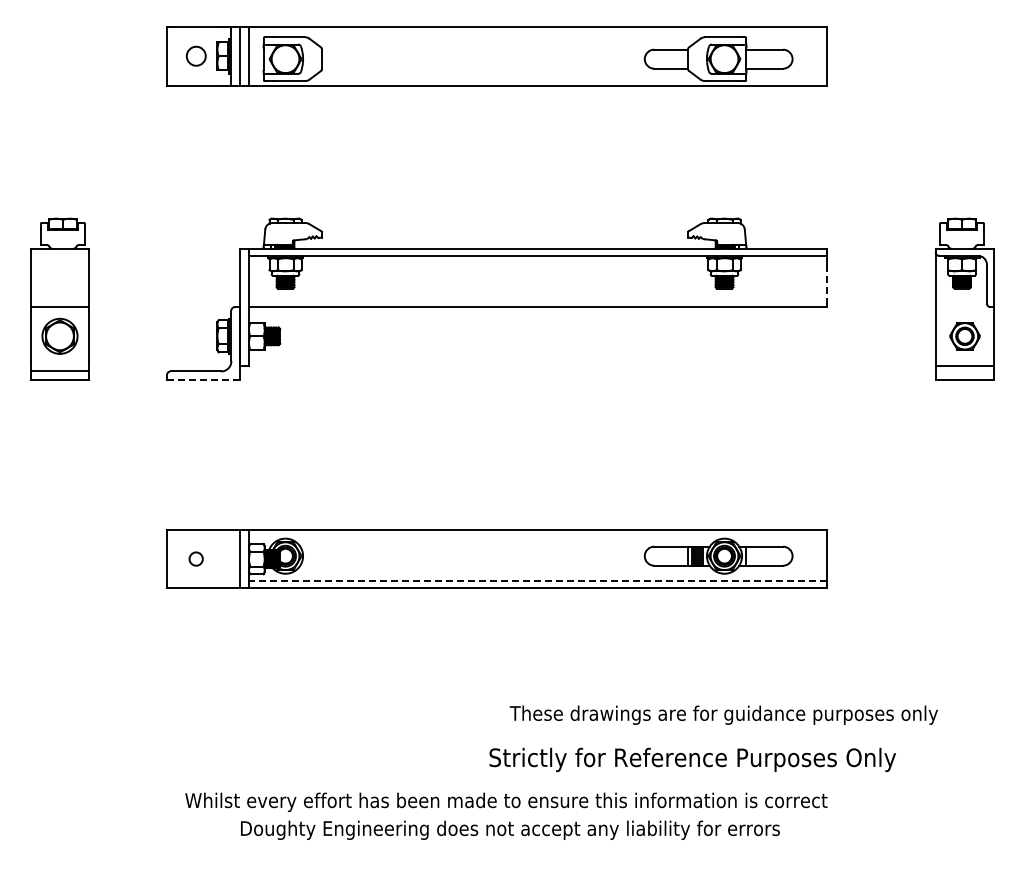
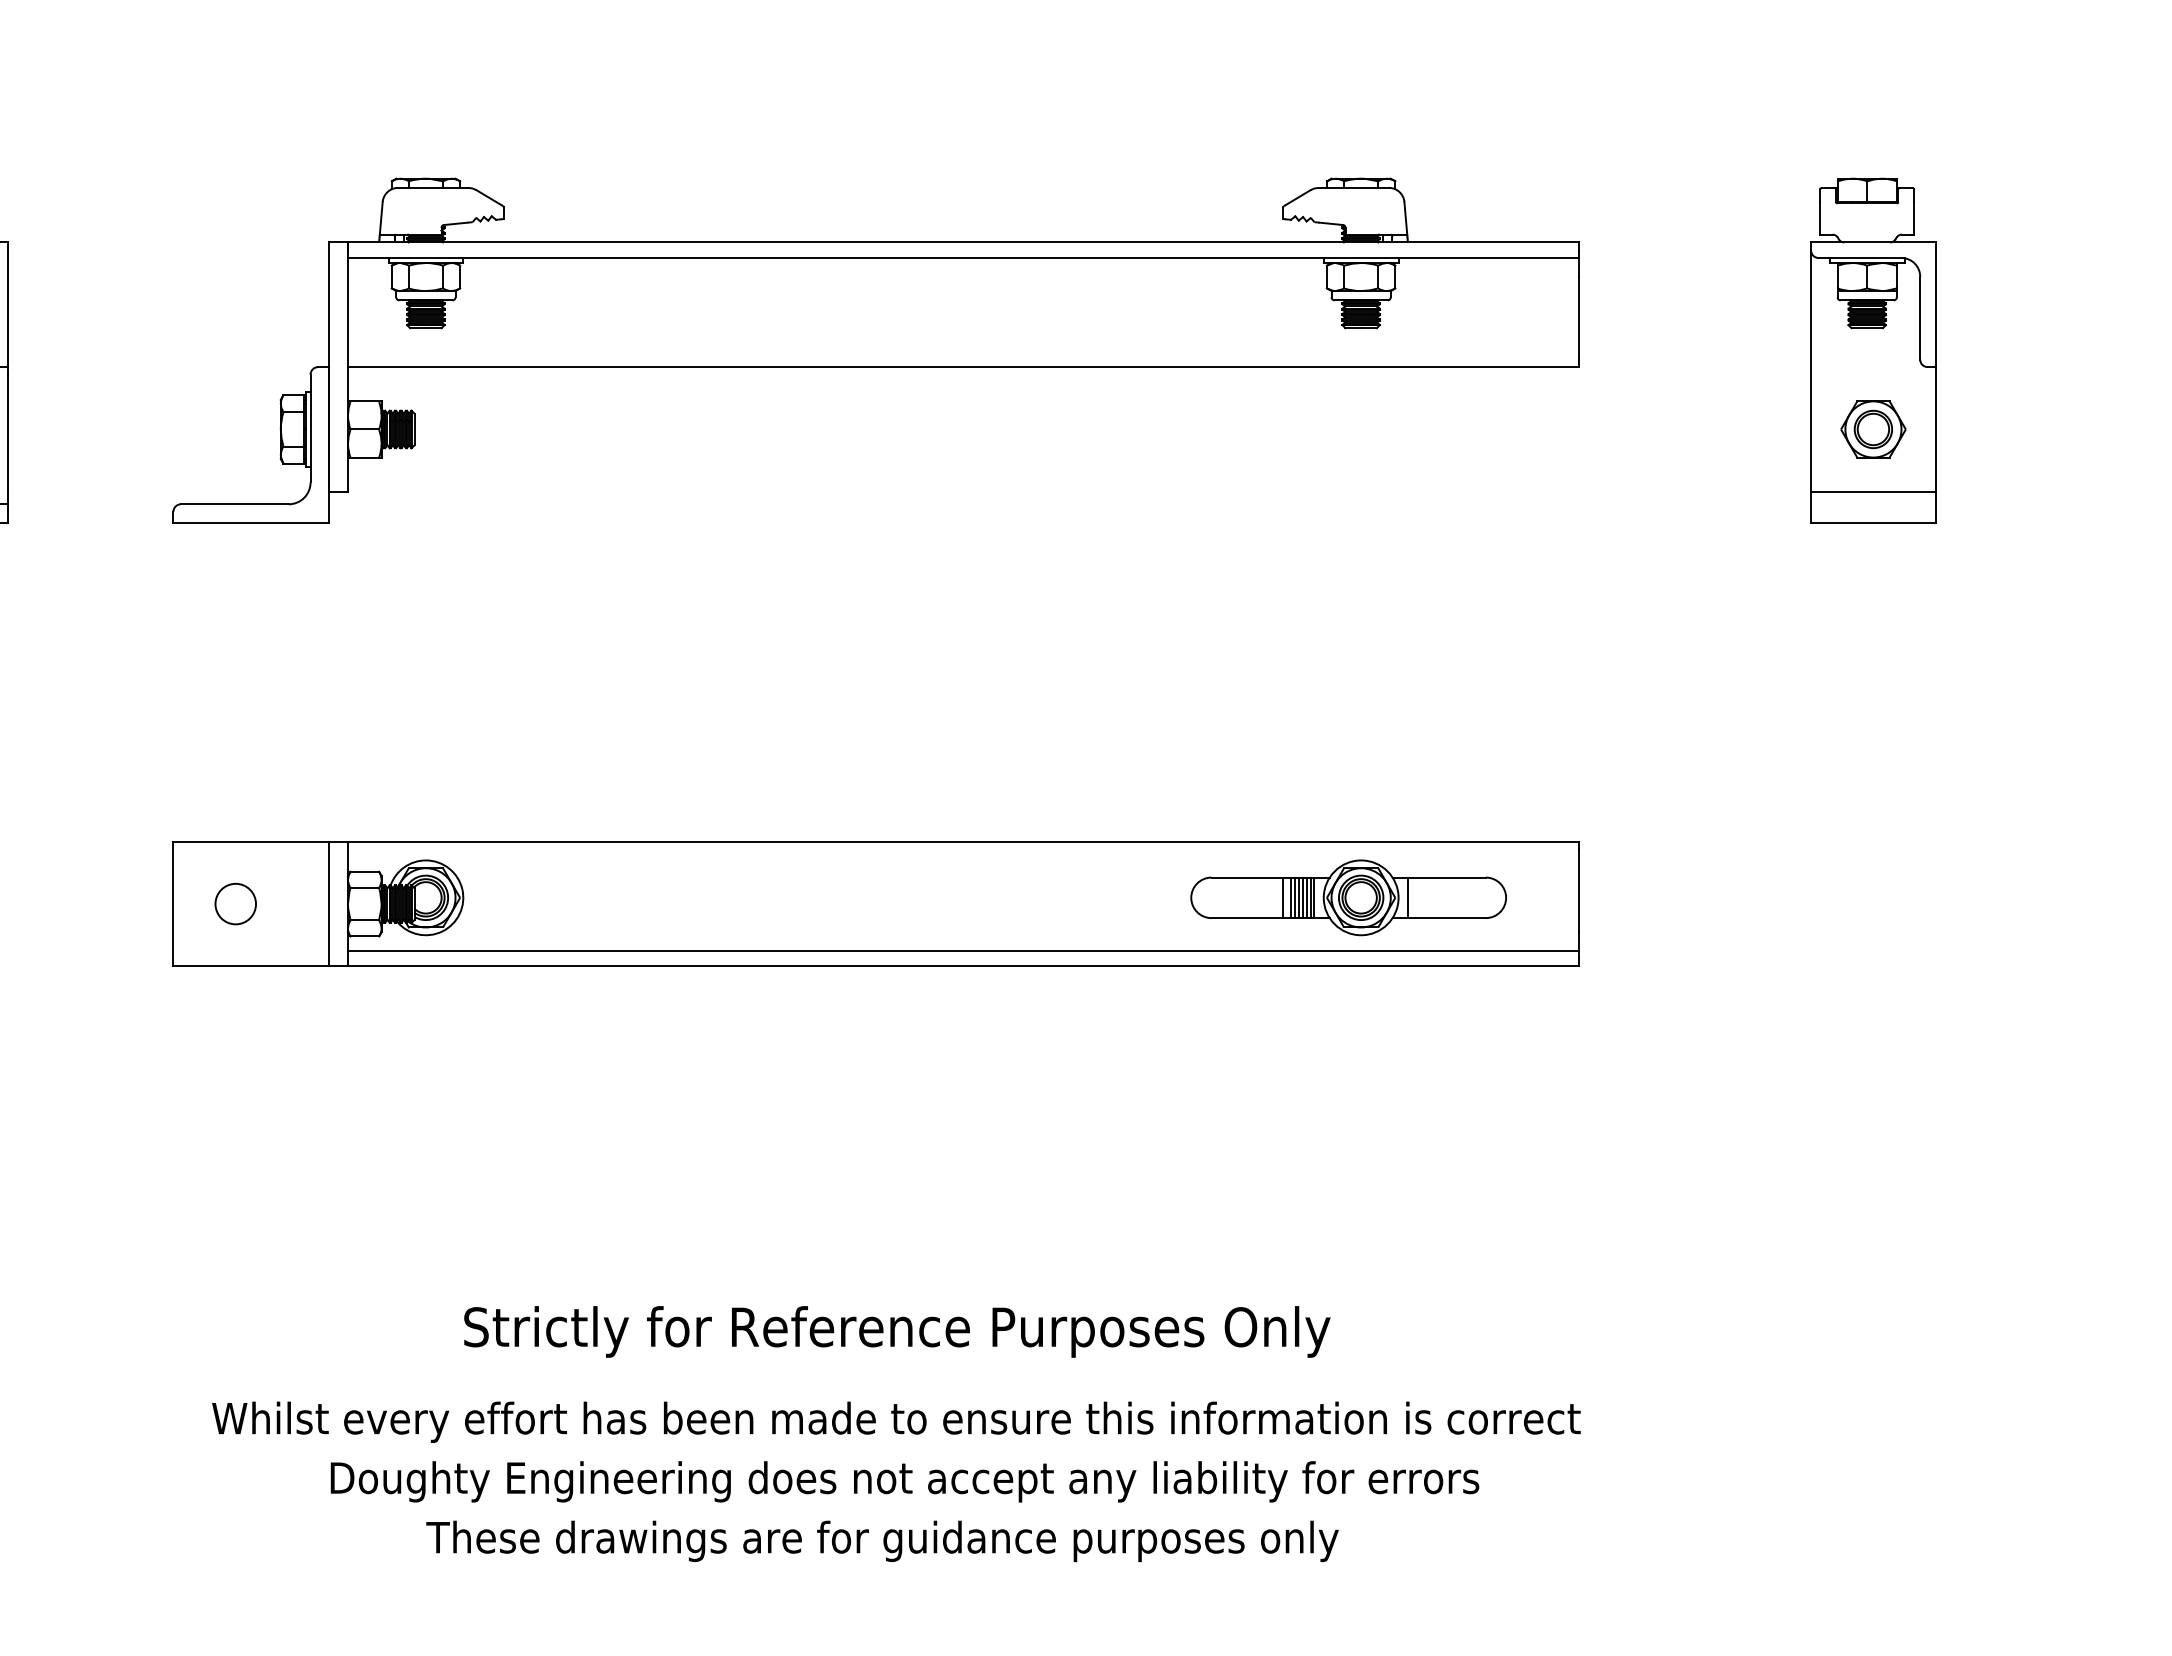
line: (826, 284) -> (1578, 318), dashed -> solid
line: (203, 380) -> (251, 523), dashed -> solid
circle: (195, 558) -> (234, 902), size x1.43
line: (537, 581) -> (962, 951), dashed -> solid
text: (723, 714) -> (881, 1539), moved
text: (692, 759) -> (896, 1330), moved

